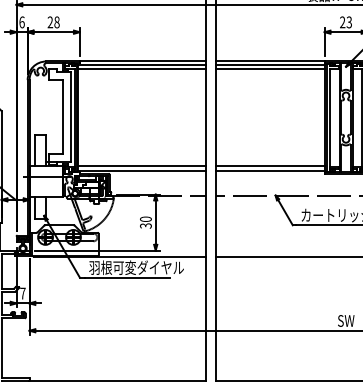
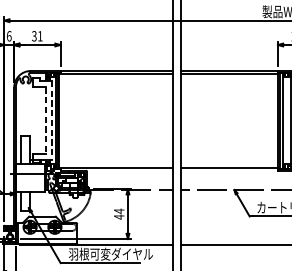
text: (53, 22) -> (37, 36), 28 -> 31
line: (142, 69) -> (116, 78), removed
line: (270, 69) -> (229, 78), removed
line: (63, 117) -> (46, 120), solid -> dashed
line: (70, 117) -> (52, 120), solid -> dashed
line: (142, 166) -> (116, 164), removed
line: (270, 166) -> (229, 164), removed
text: (145, 222) -> (118, 214), 30 -> 44

